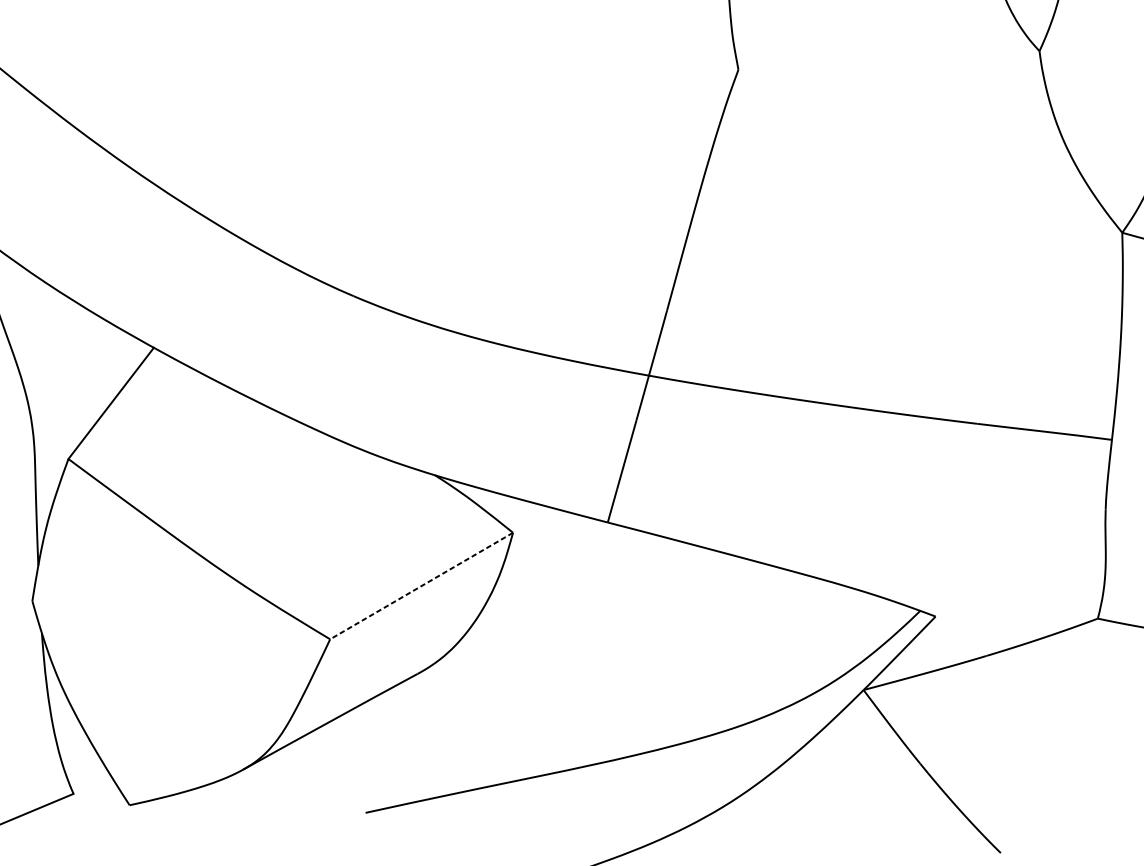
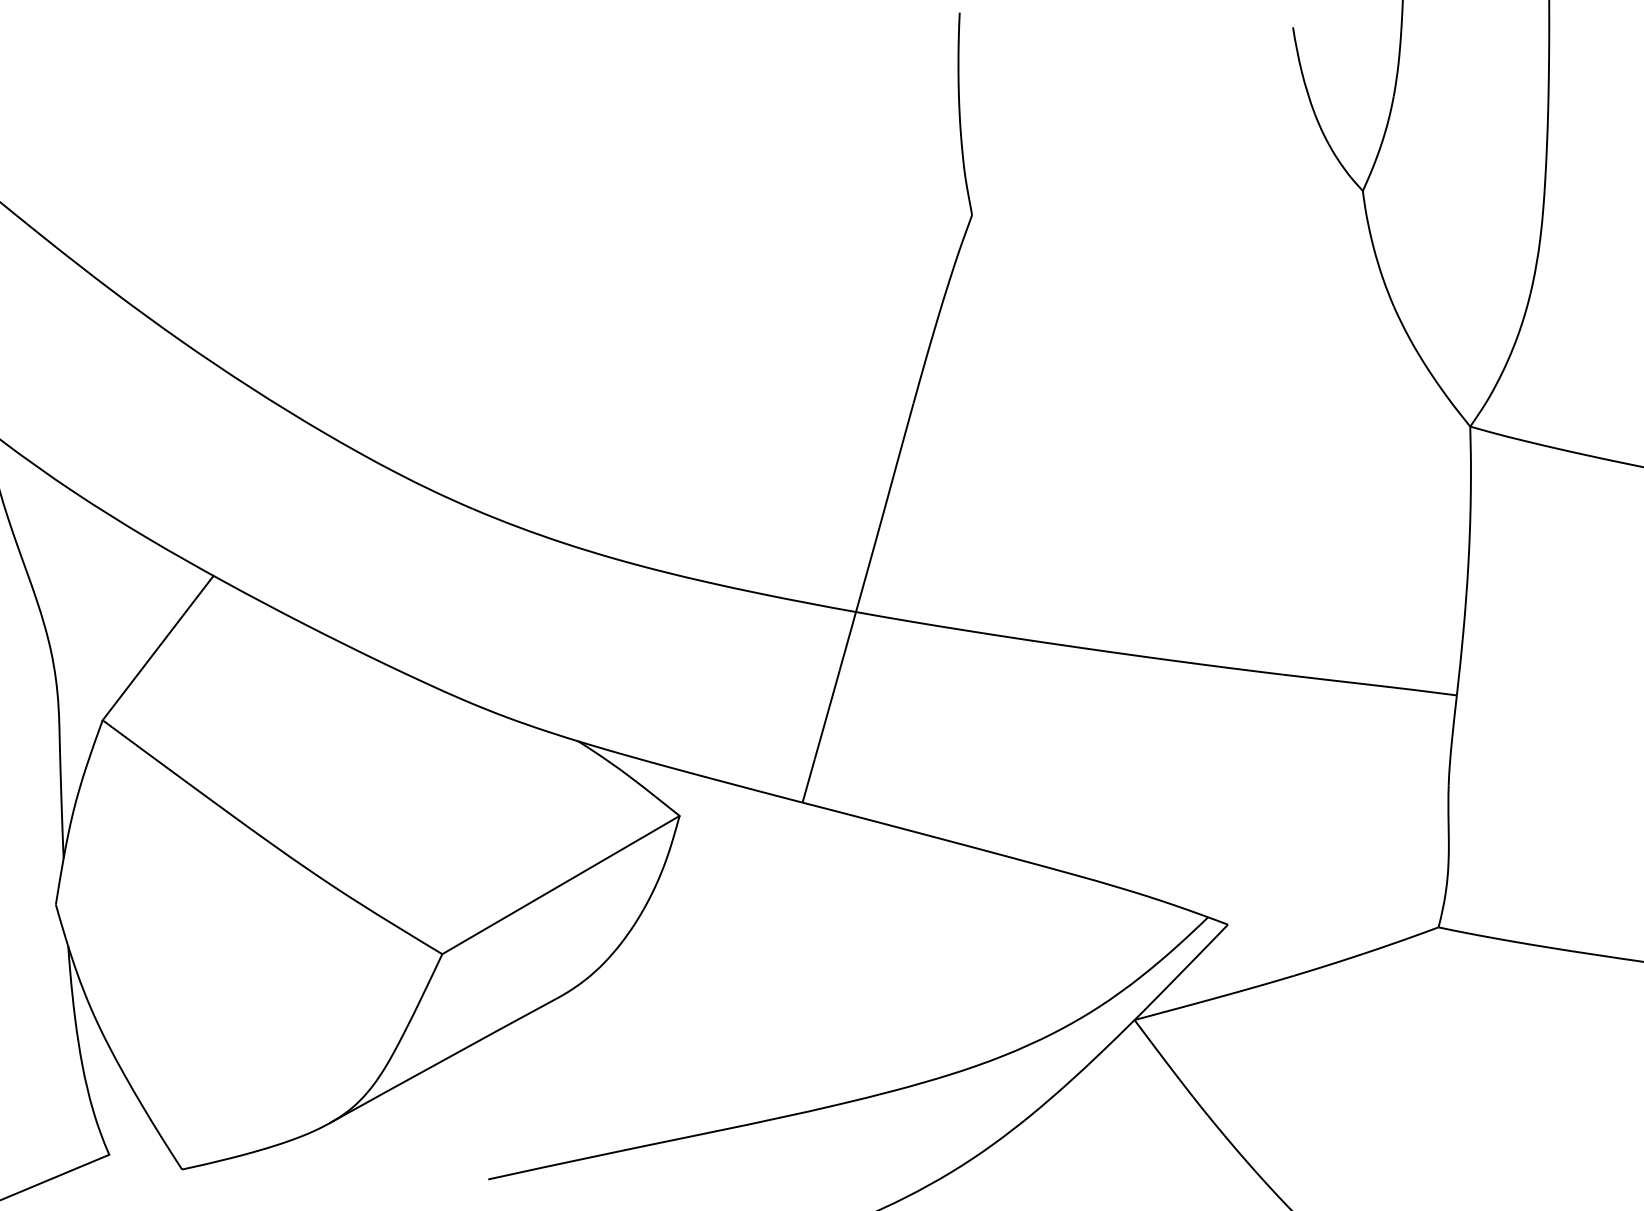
line: (421, 586) -> (560, 885), dashed -> solid

